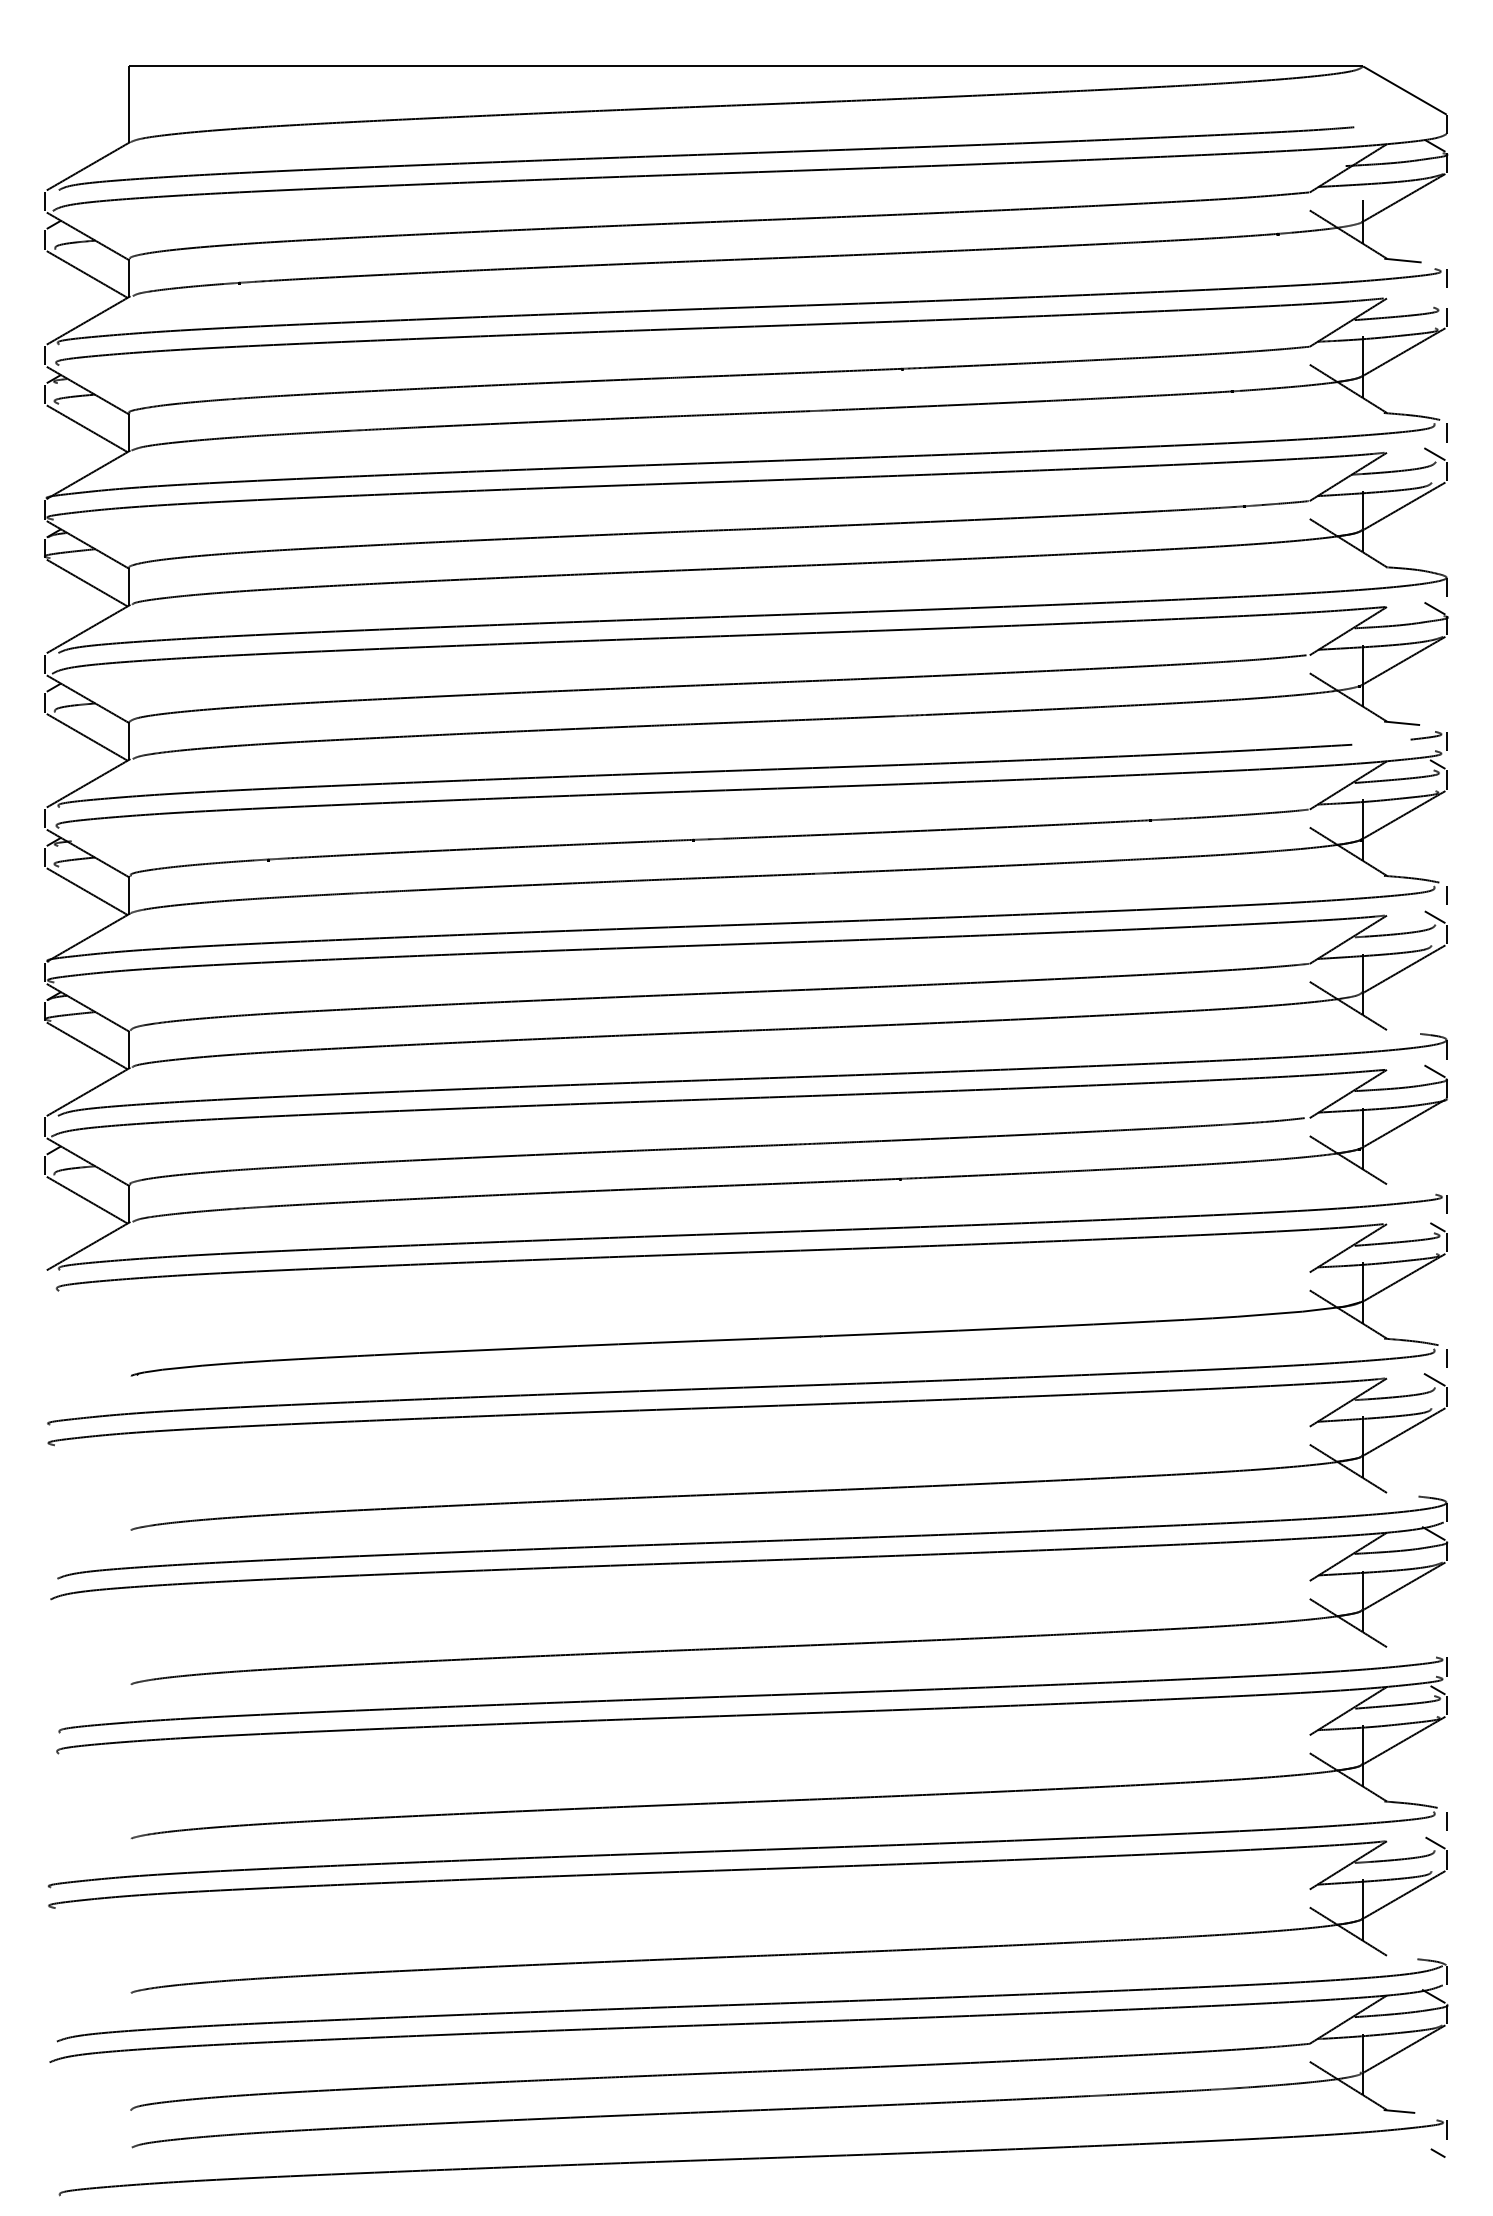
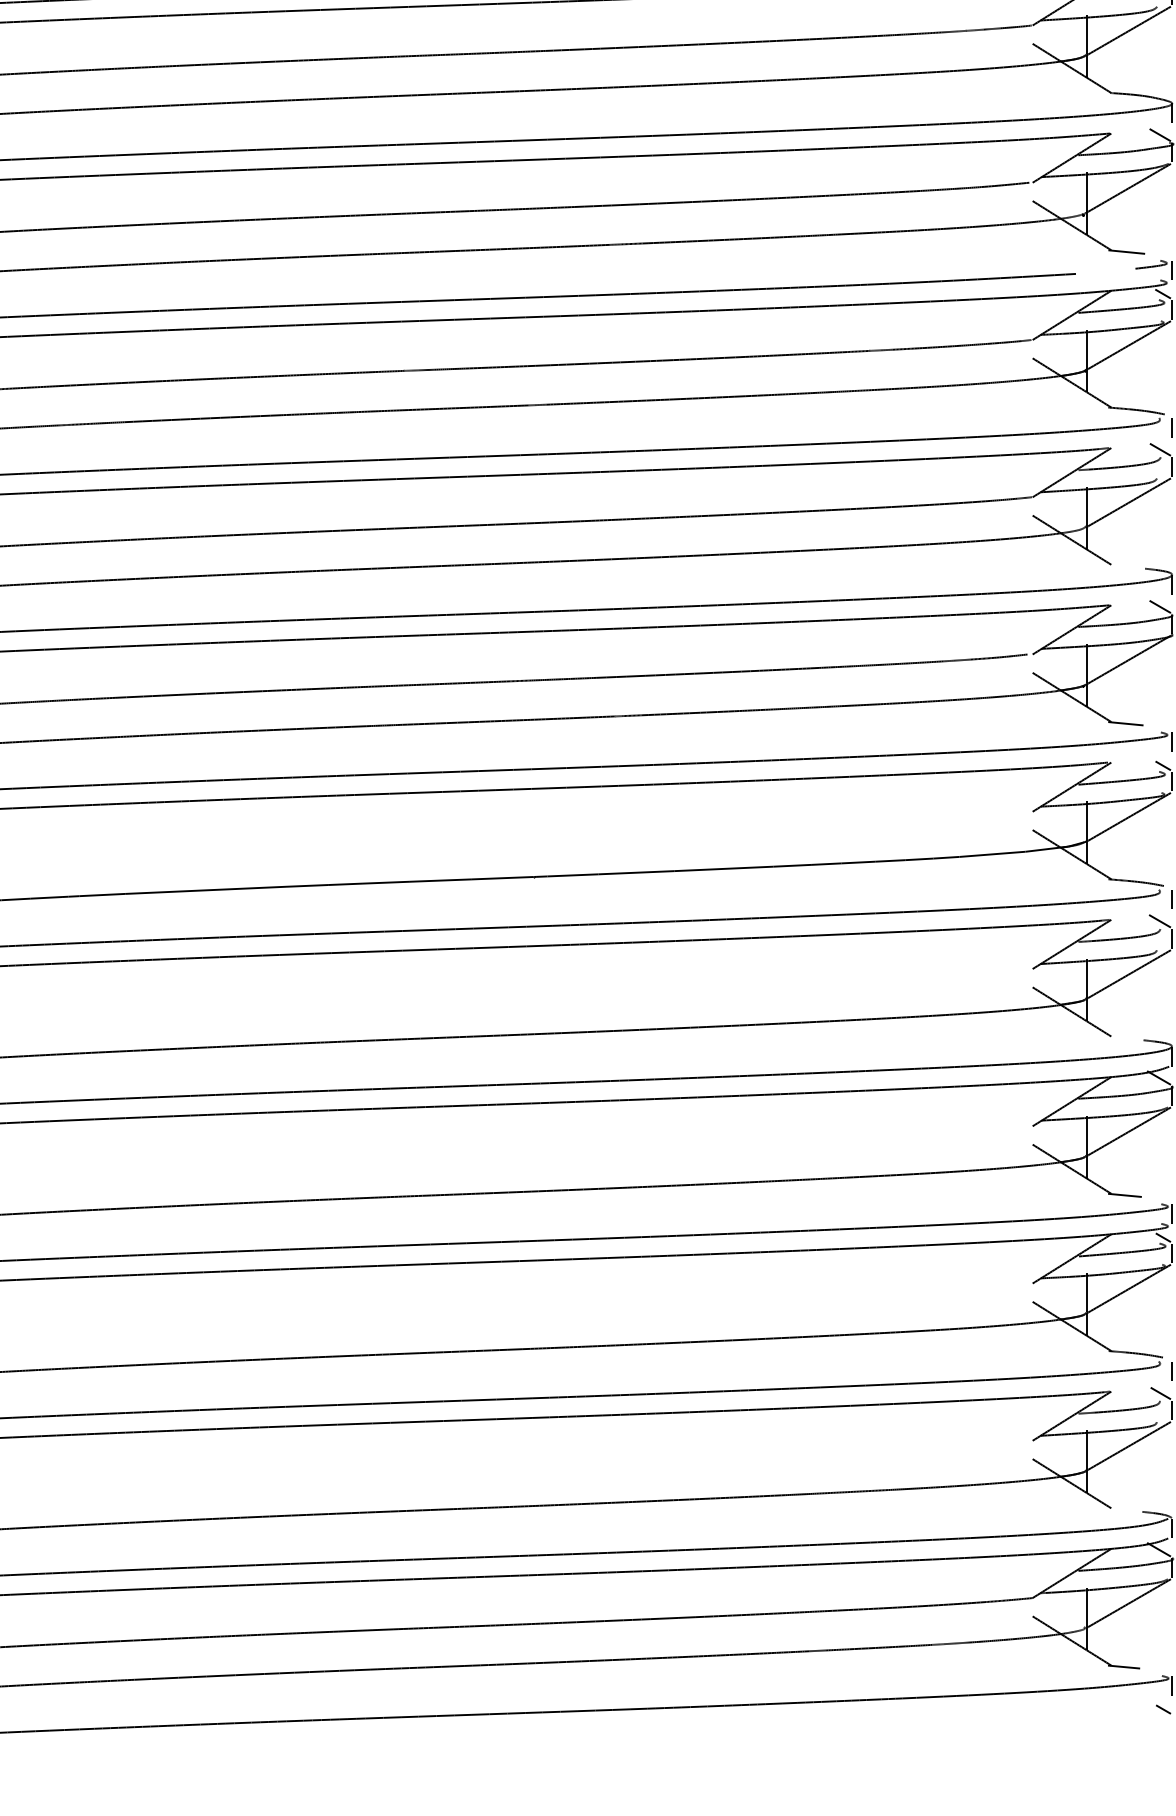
line: (1400, 1185) -> (1125, 723), added
line: (1399, 1648) -> (1124, 1195), added

